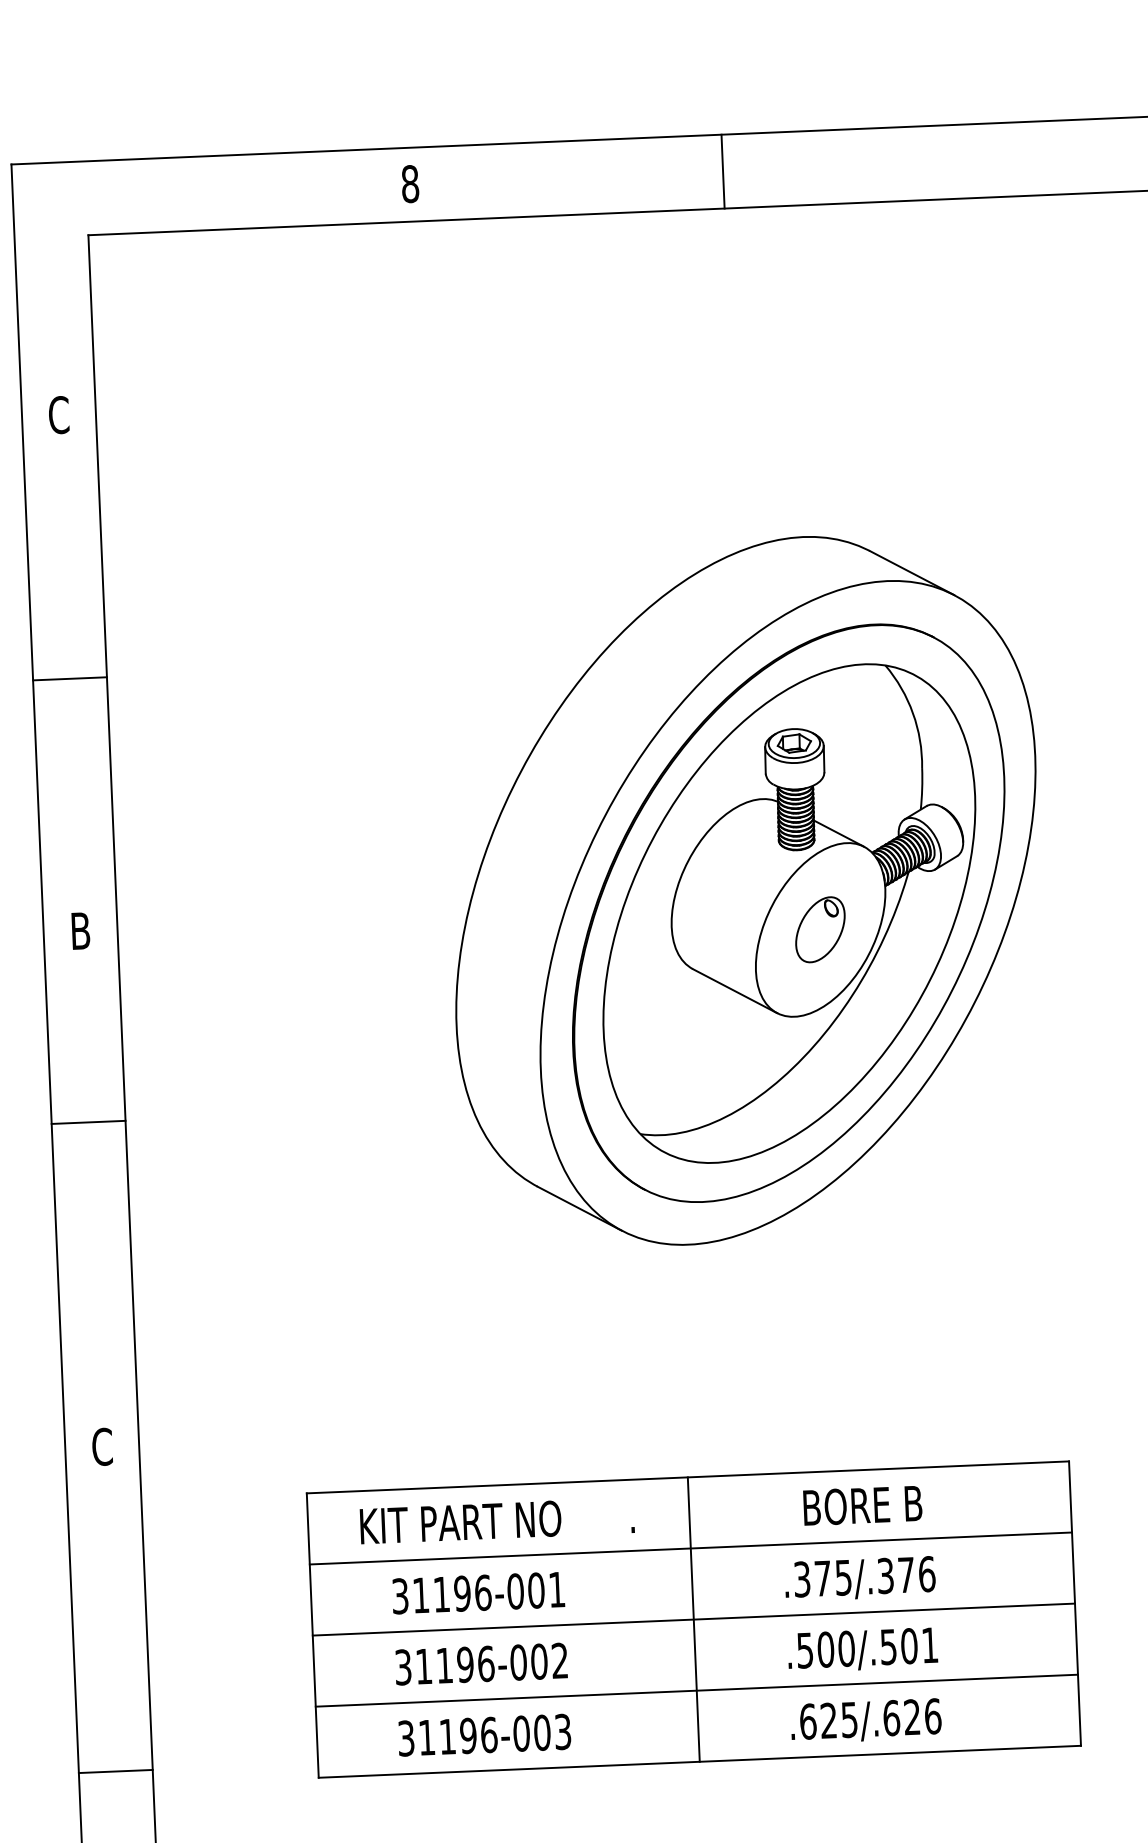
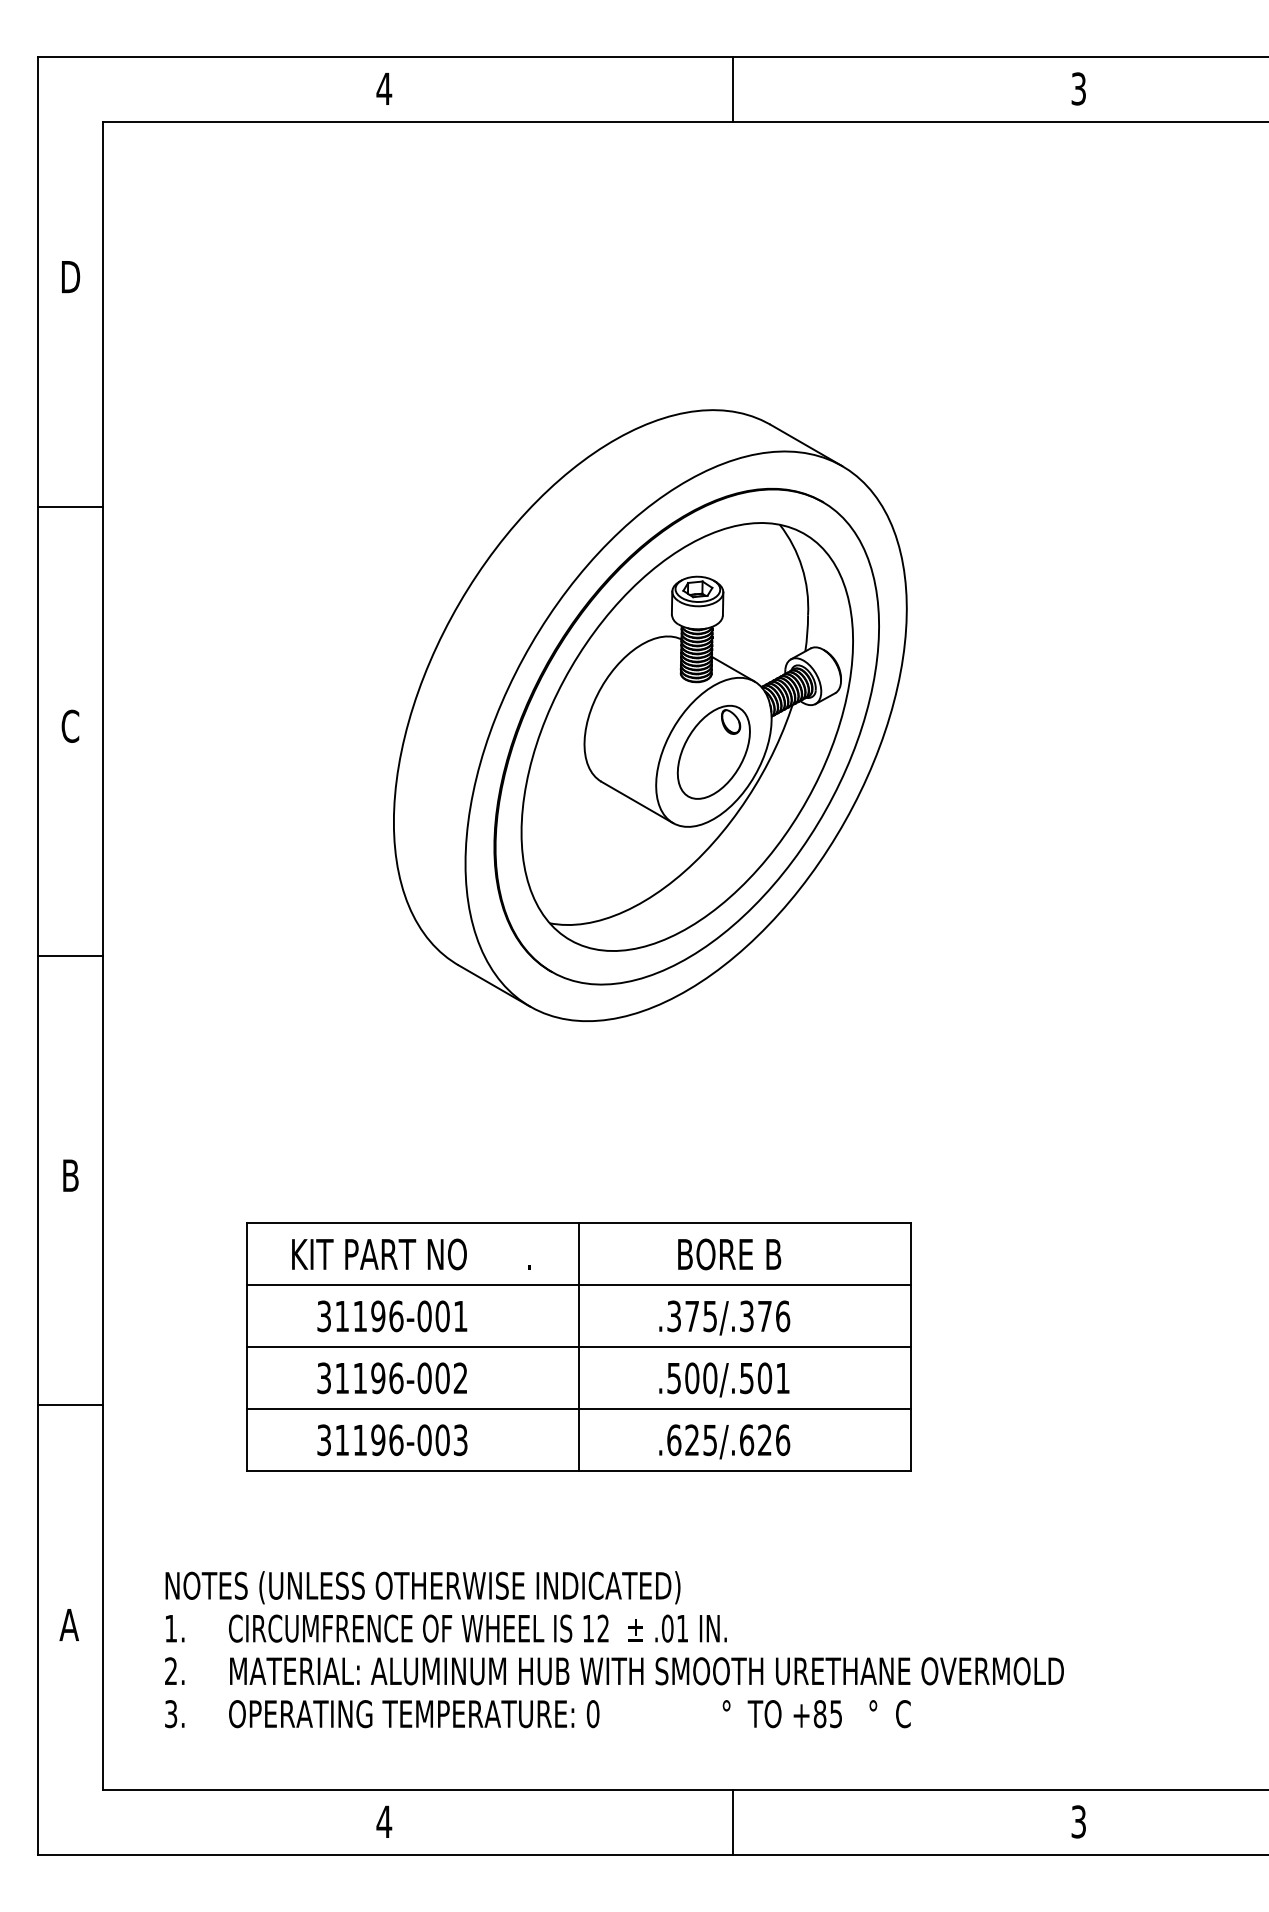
line: (722, 171) -> (732, 89), moved
text: (410, 183) -> (384, 88), 8 -> 4
text: (58, 414) -> (70, 276), C -> D
part: (820, 928) -> (713, 751), size x1.67
text: (80, 930) -> (70, 725), B -> C
line: (88, 1122) -> (70, 956), moved
text: (102, 1446) -> (70, 1175), C -> B
line: (115, 1771) -> (70, 1405), moved

